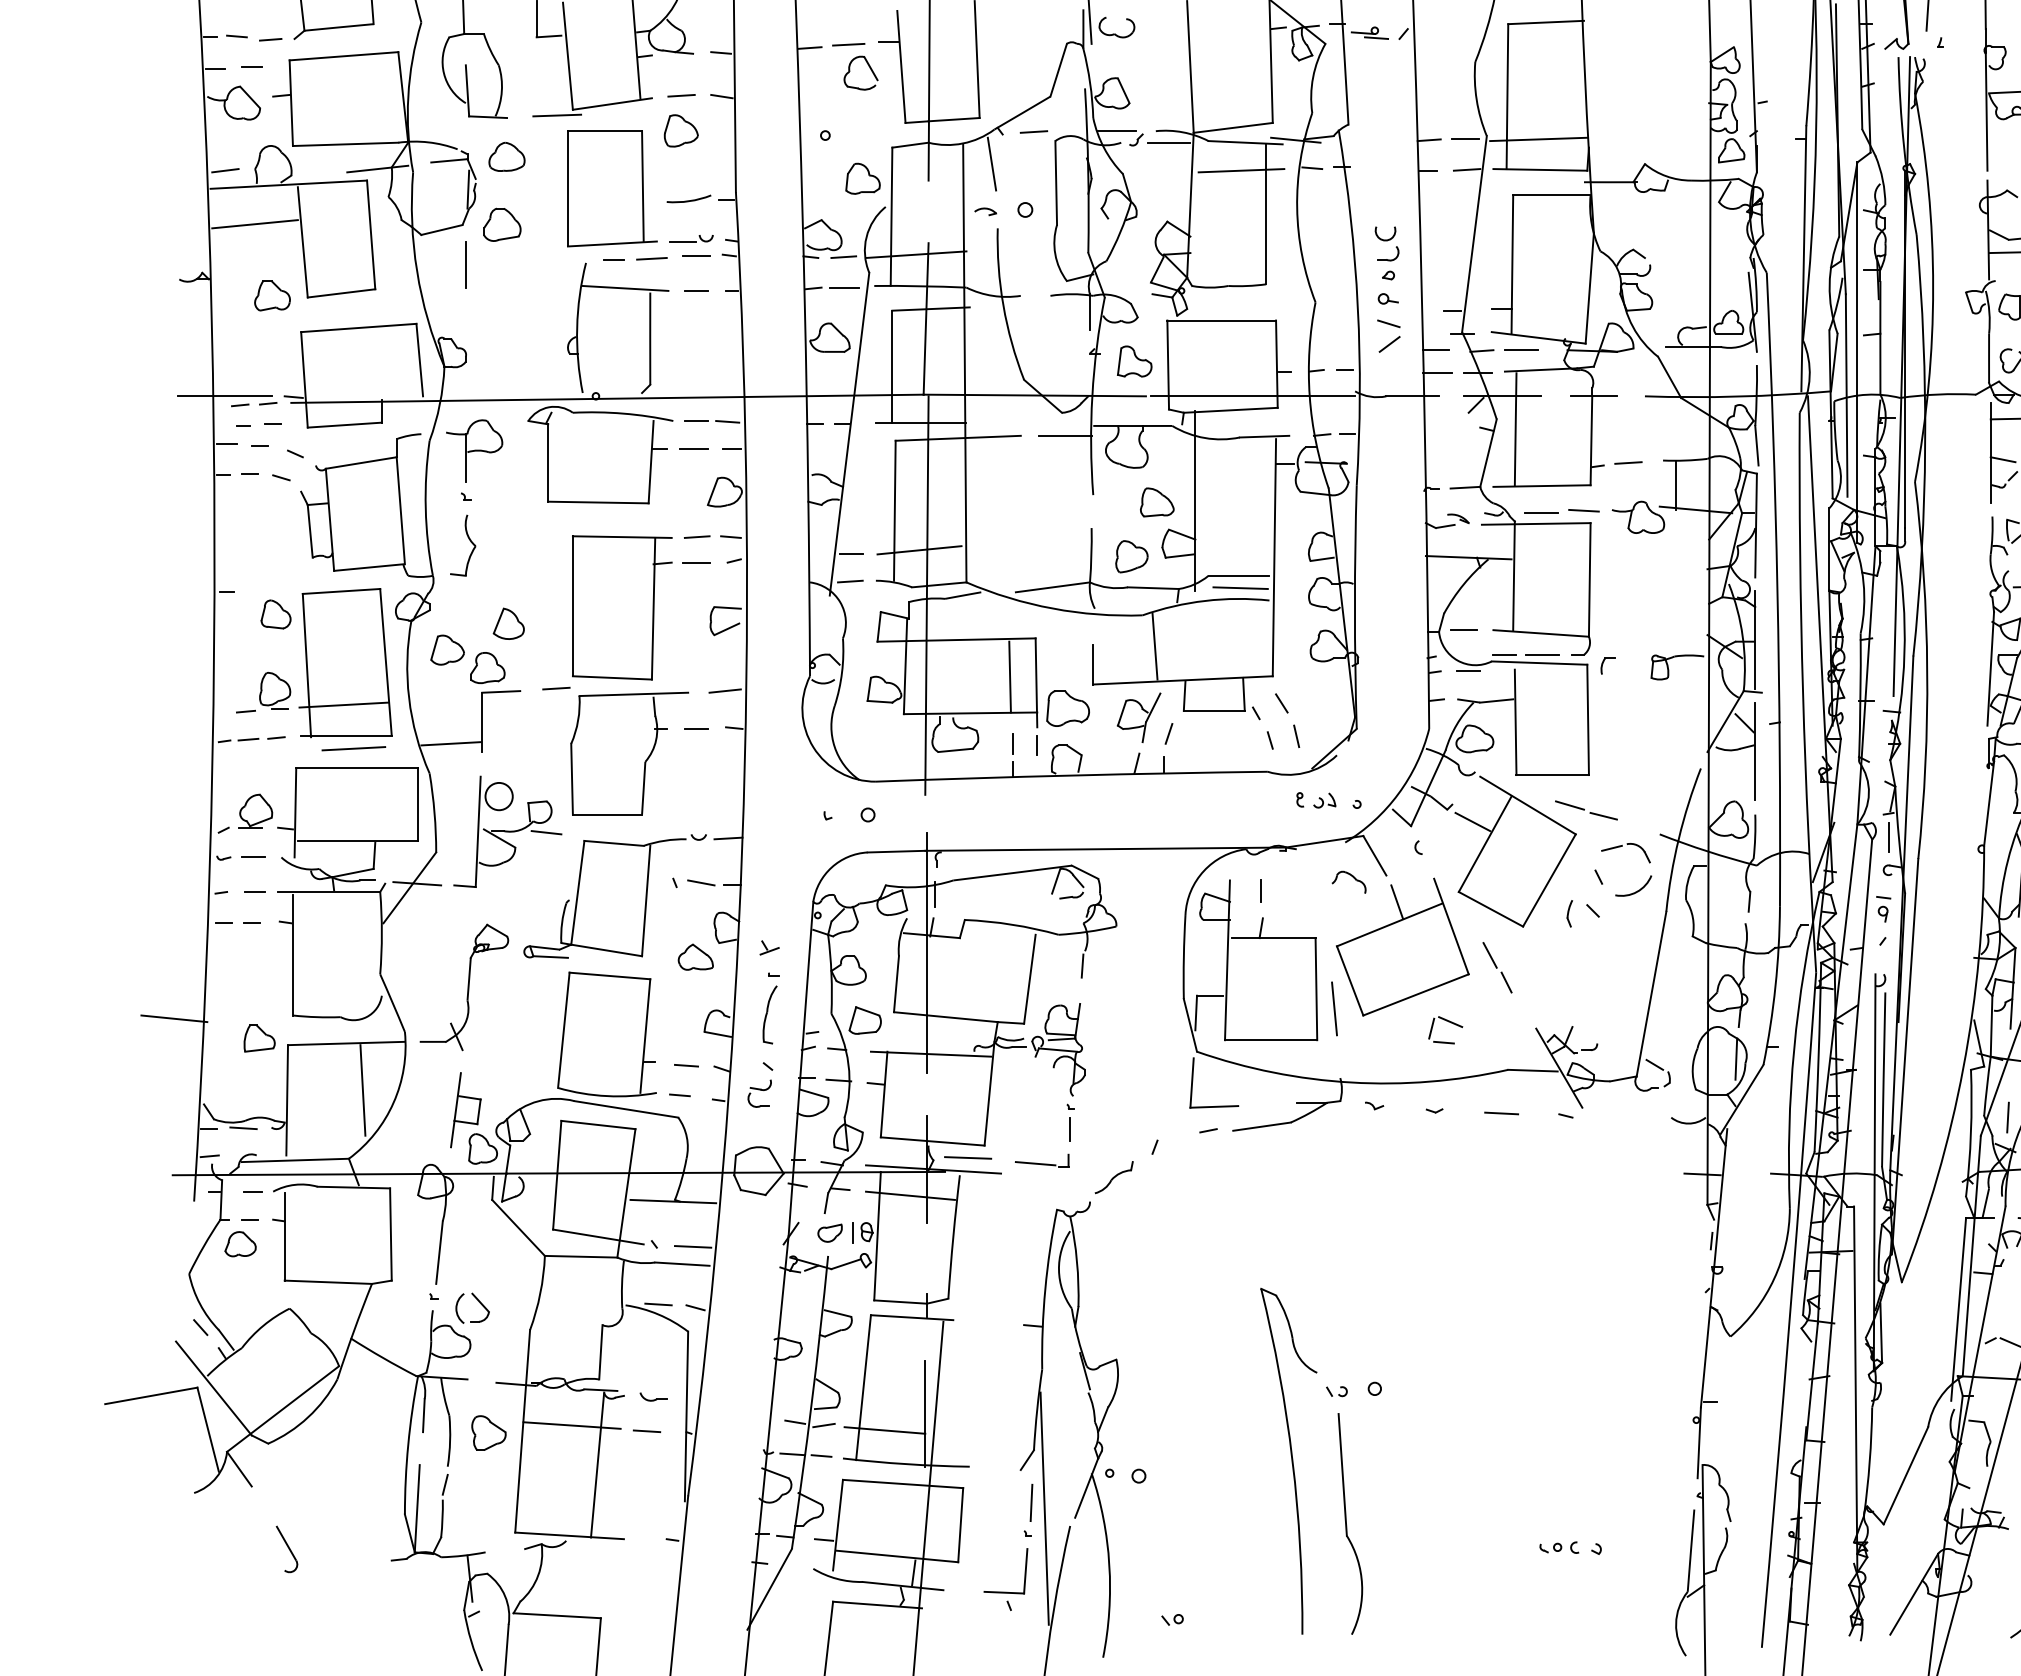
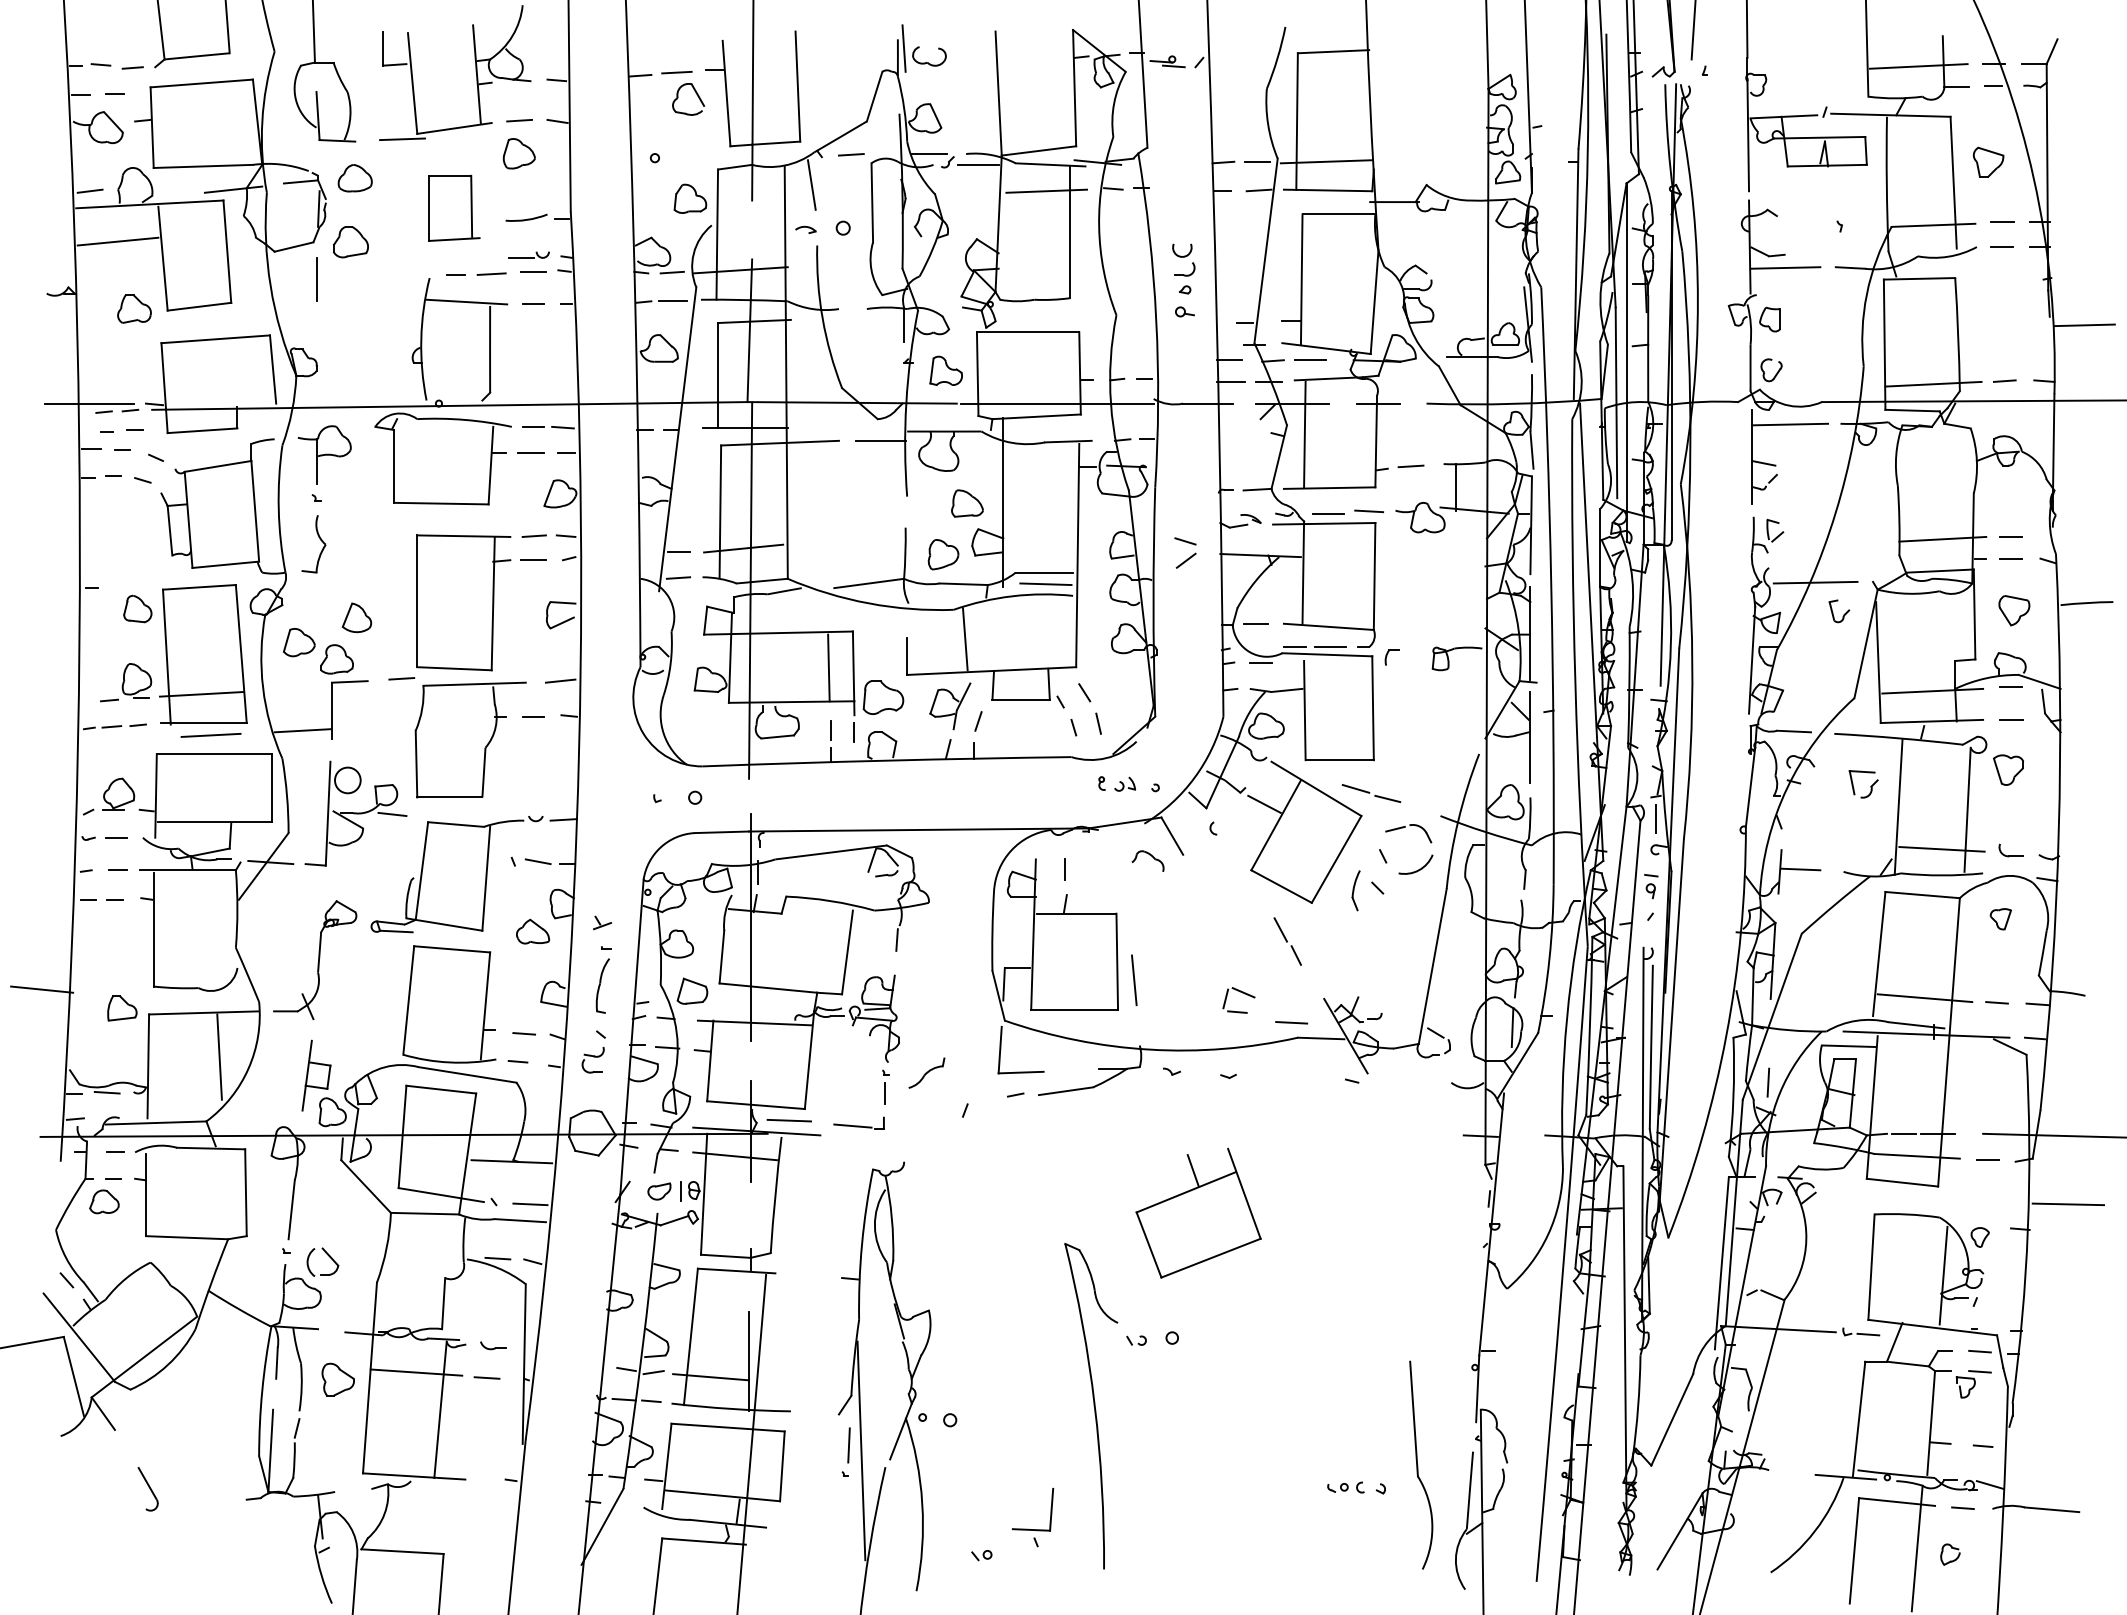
part: (612, 189) -> (454, 208), size x0.6
part: (1388, 335) -> (1185, 552), moved
part: (1569, 913) -> (1355, 890), size x1.6
part: (1402, 946) -> (1198, 1212), moved
line: (1501, 1113) -> (1291, 1022), moved
part: (1113, 1176) -> (926, 1072), moved
part: (1350, 1523) -> (1421, 1464), moved
part: (1006, 1592) -> (1033, 1529), moved

